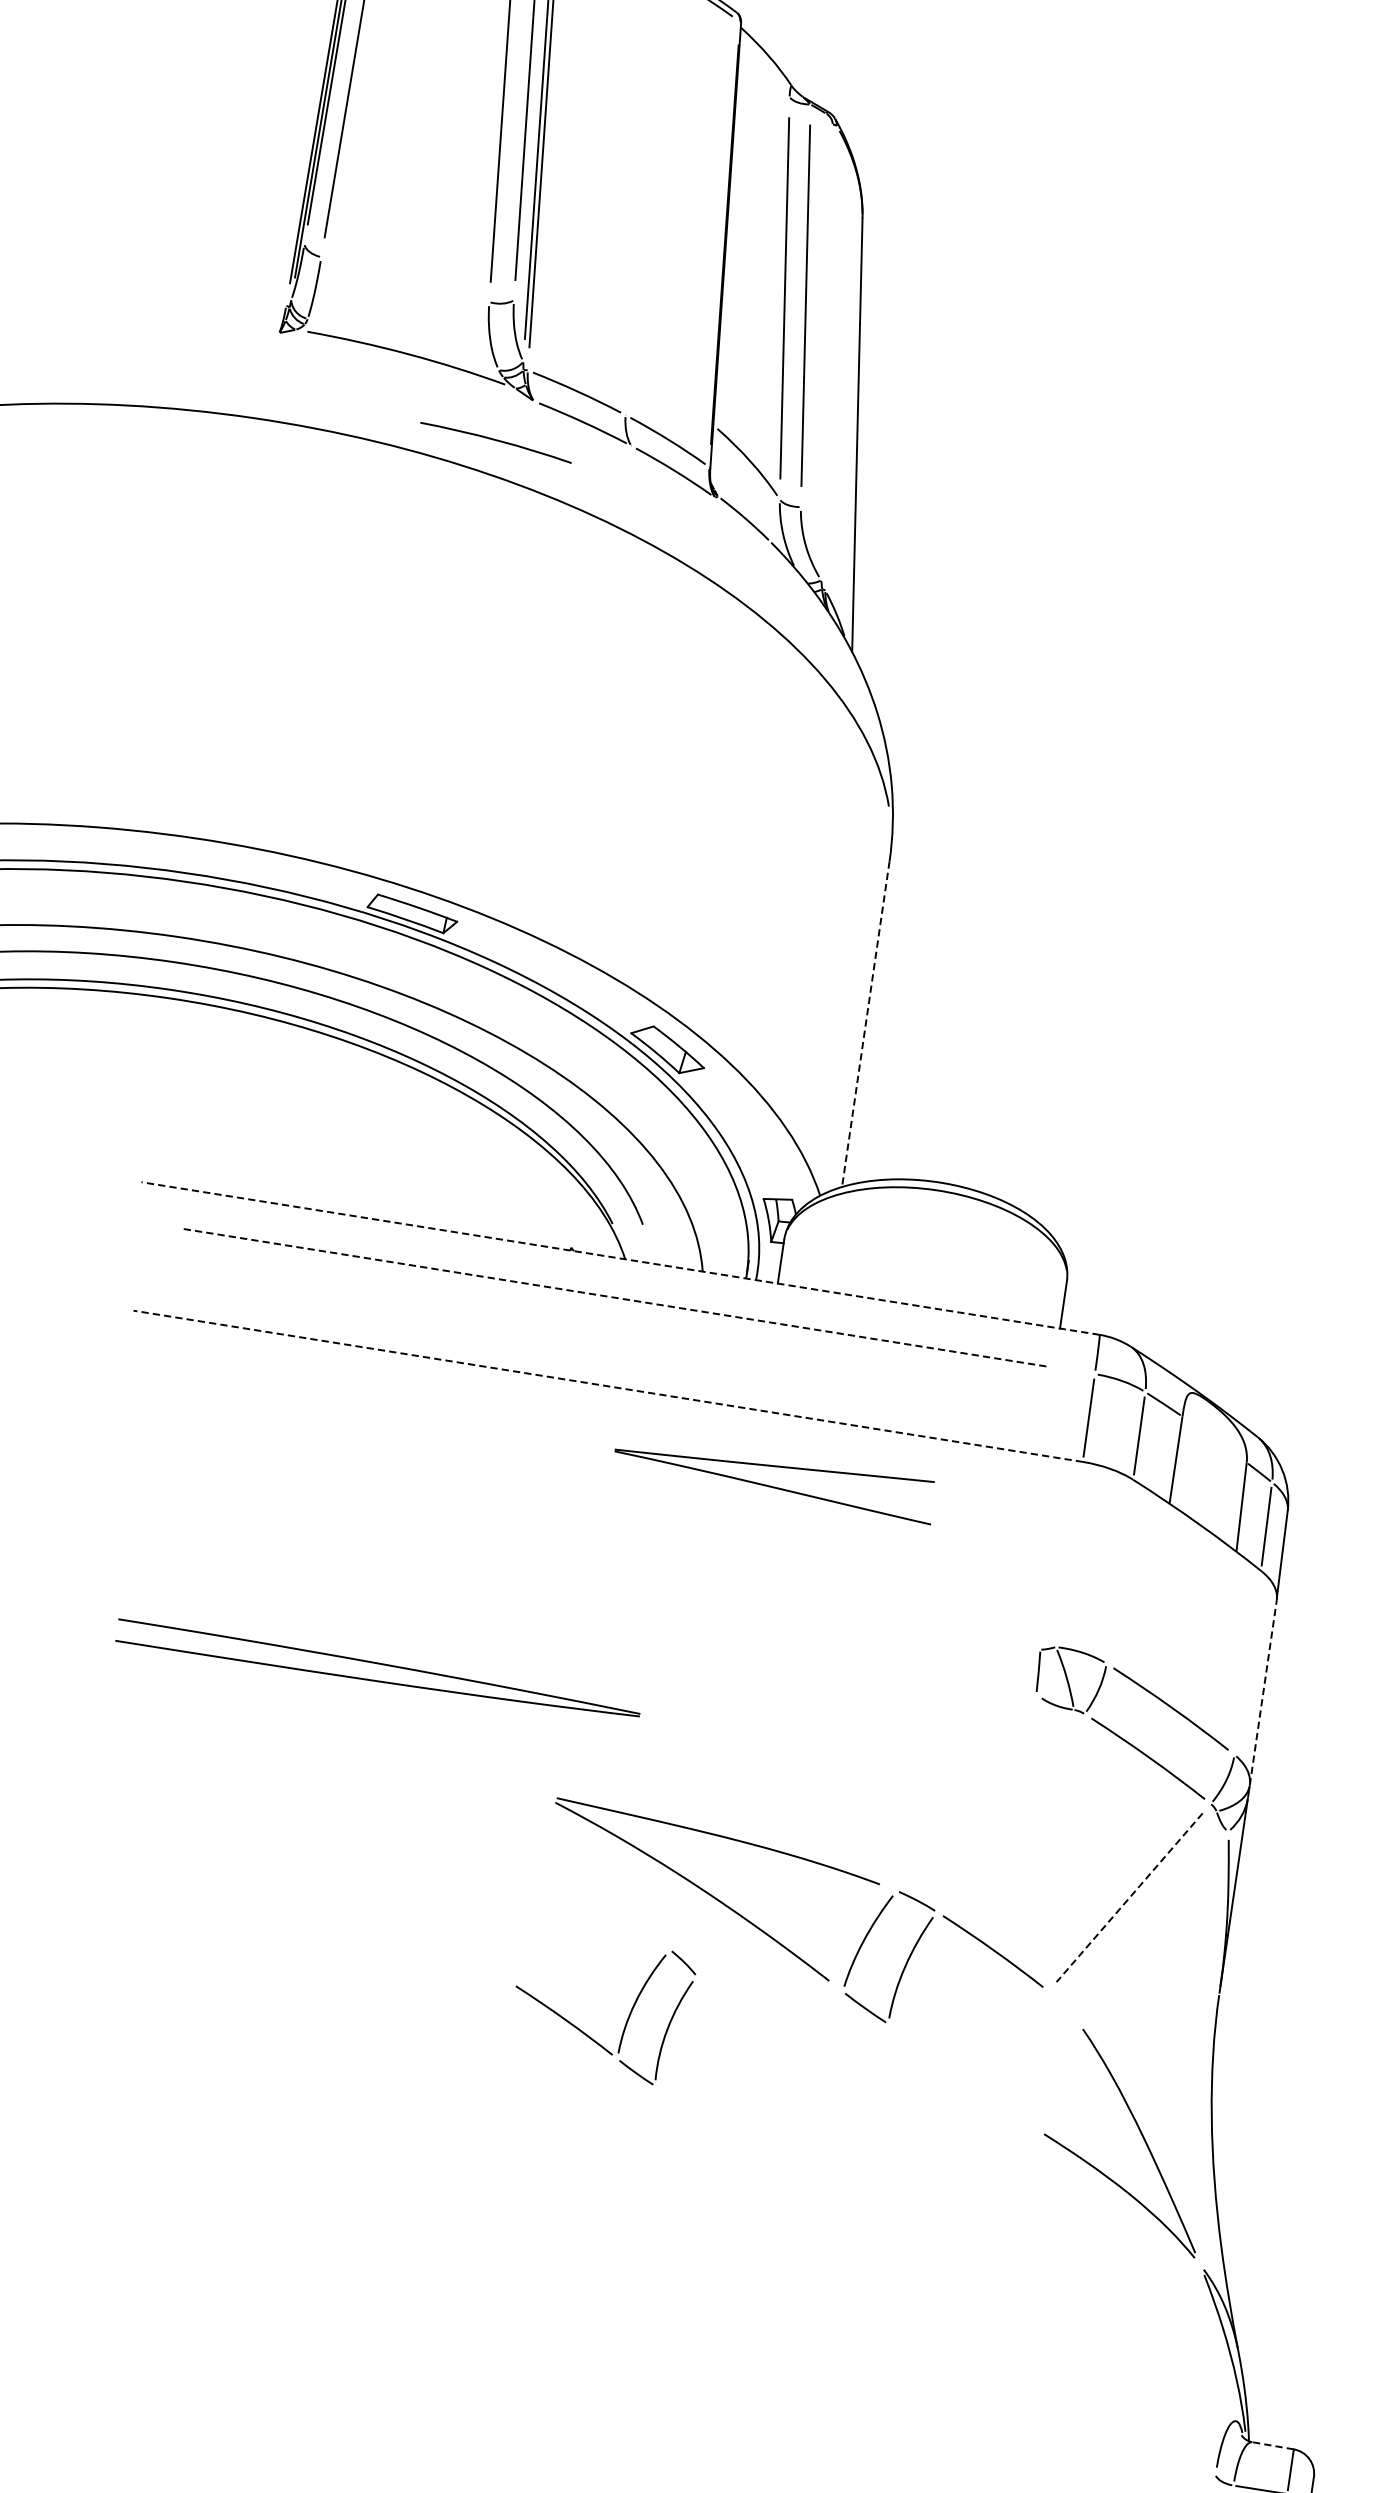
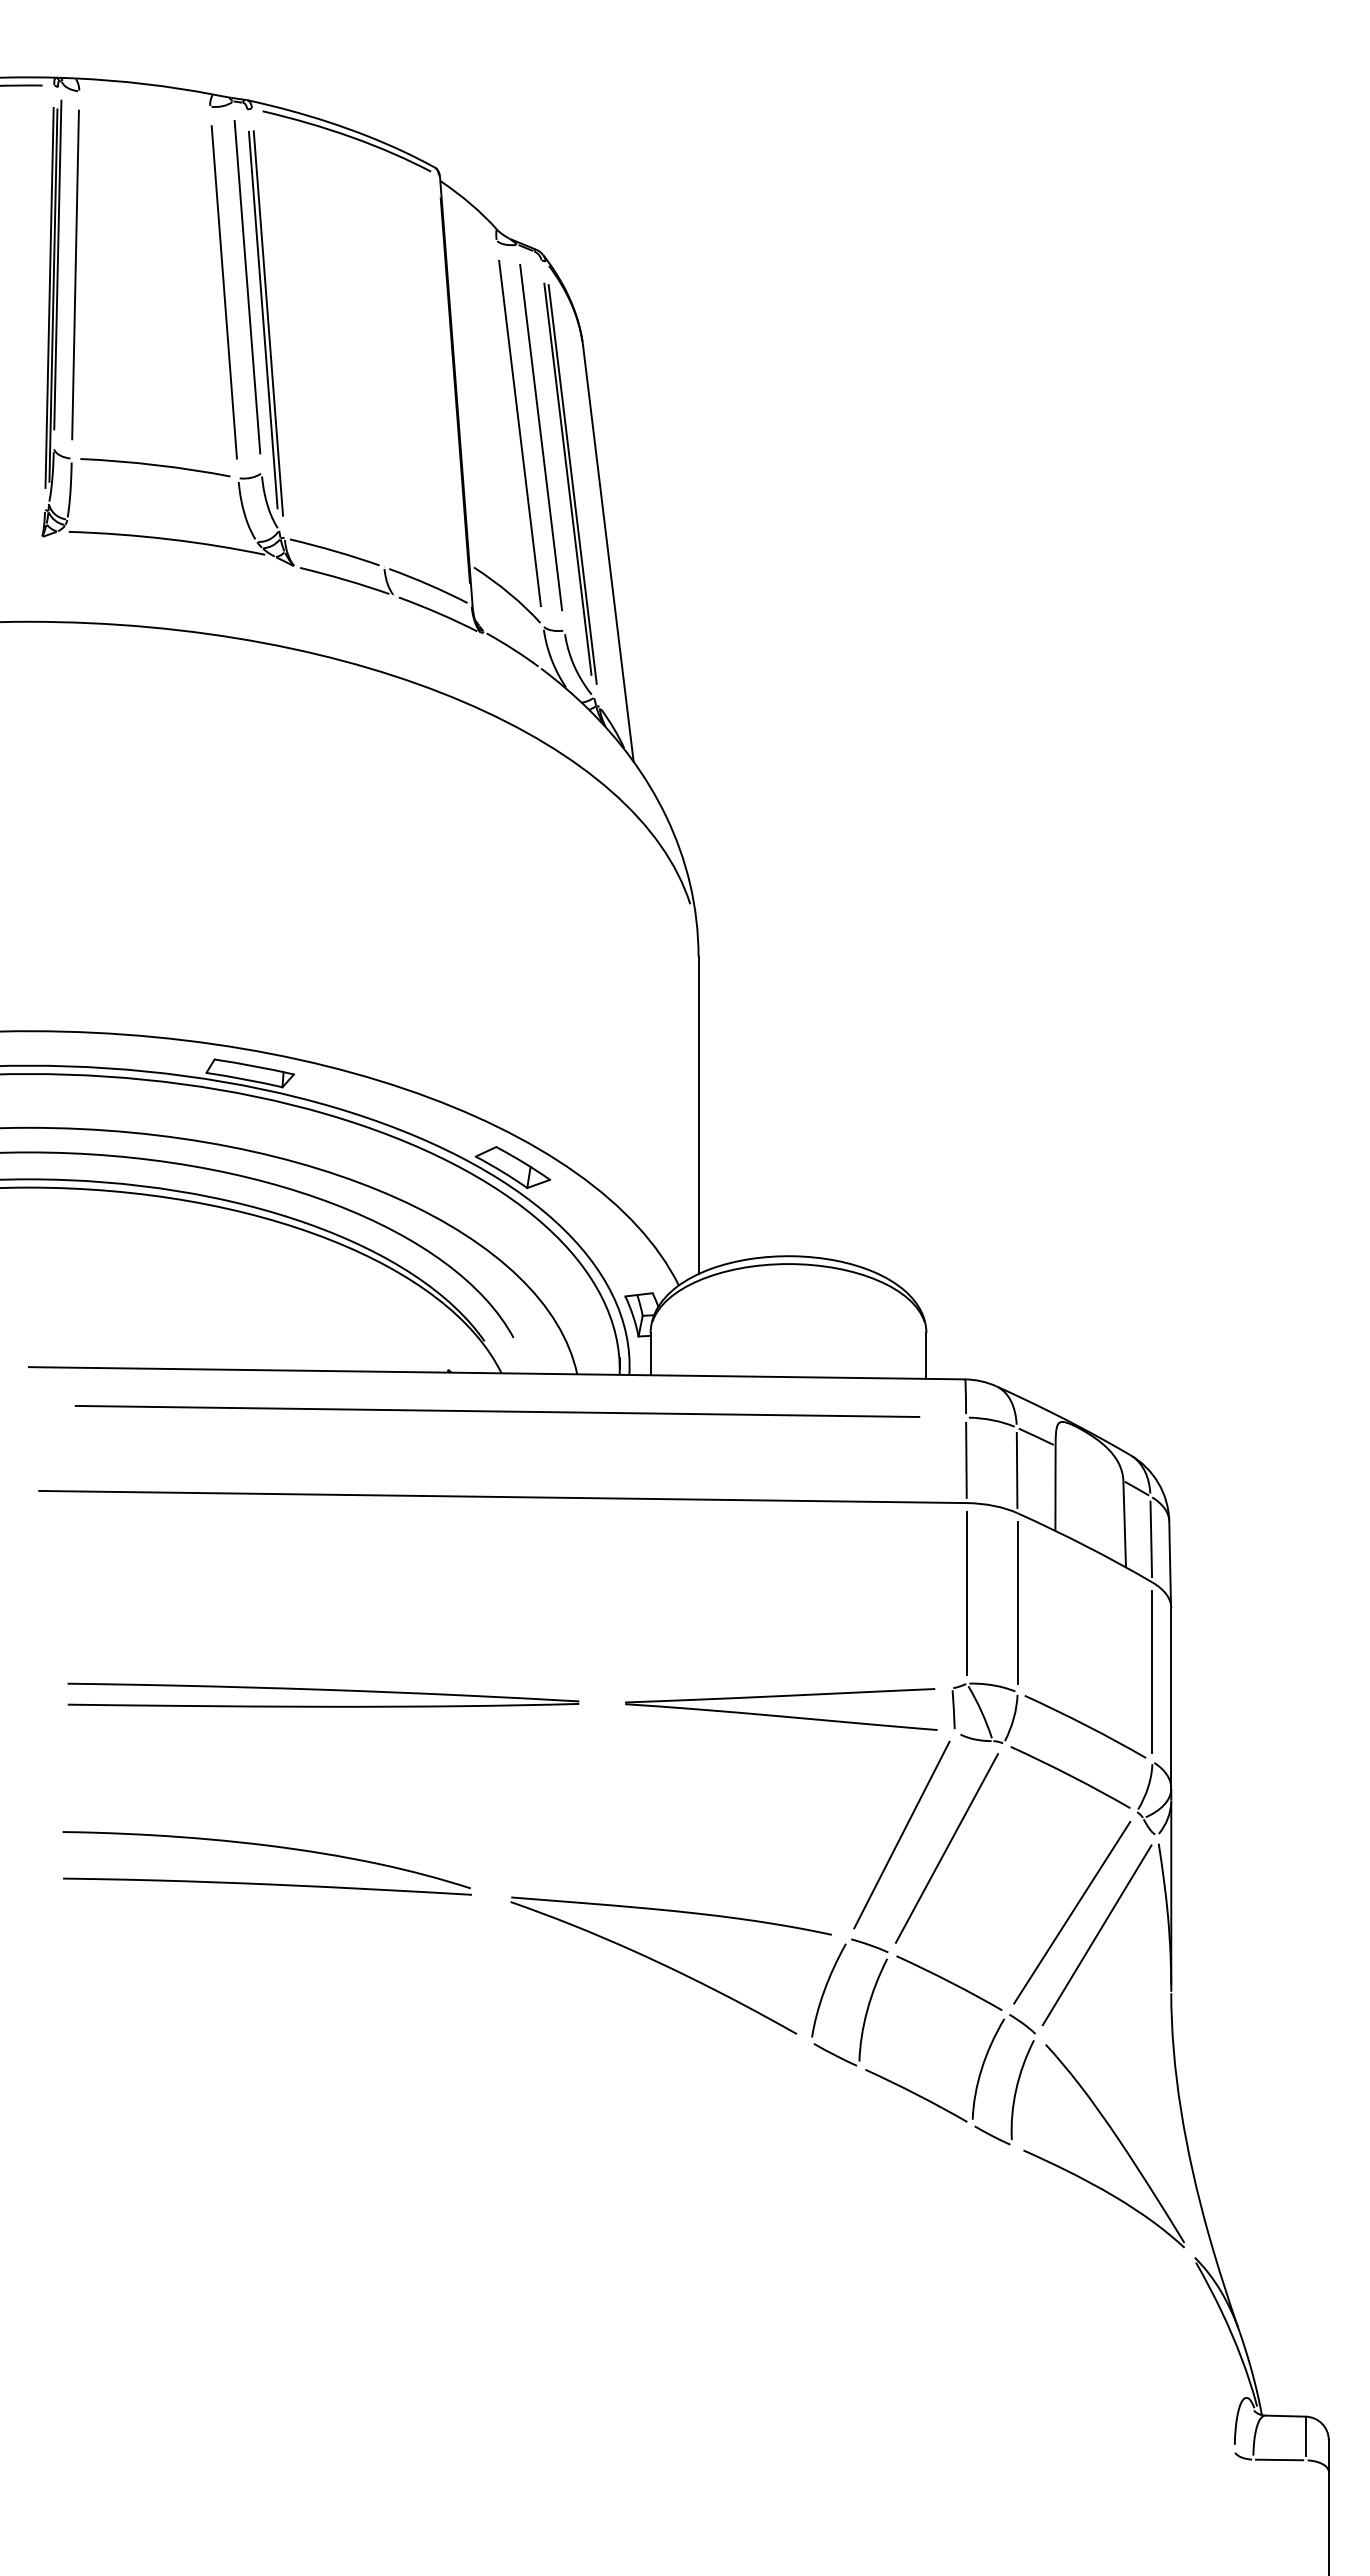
part: (829, 357) -> (570, 483), added
curve: (496, 441) -> (155, 466), moved
line: (865, 1024) -> (698, 1115), dashed -> solid
line: (620, 1258) -> (496, 1373), dashed -> solid
line: (615, 1297) -> (497, 1411), dashed -> solid
line: (608, 1386) -> (503, 1497), dashed -> solid
part: (774, 1480) -> (781, 1709), moved
line: (1069, 1554) -> (966, 1593), added
line: (1119, 1571) -> (1017, 1602), added
line: (1248, 1662) -> (1152, 1671), added
part: (379, 1668) -> (323, 1694), moved
line: (1263, 1691) -> (1171, 1697), dashed -> solid
part: (313, 1709) -> (266, 1846), added
line: (966, 1791) -> (901, 1834), added
line: (1010, 1813) -> (946, 1848), added
line: (1130, 1897) -> (1072, 1912), dashed -> solid
line: (1151, 1924) -> (1096, 1935), added
part: (626, 2020) -> (975, 2087), moved
line: (1273, 2446) -> (1285, 2416), dashed -> solid

